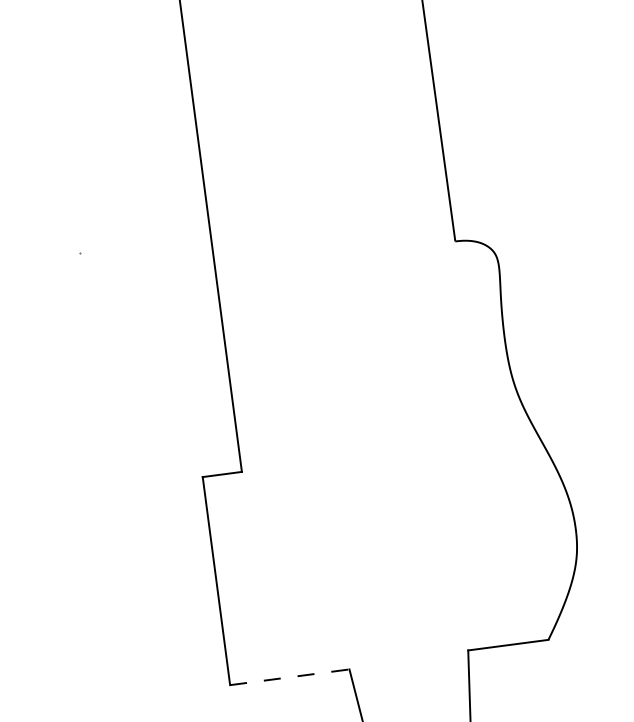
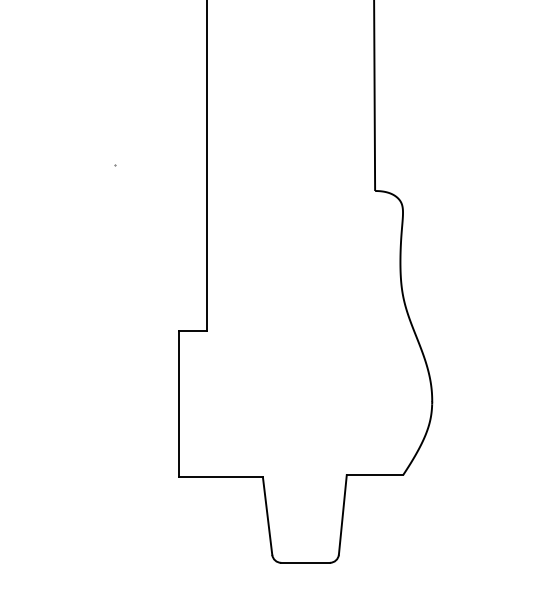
line: (289, 677) -> (220, 477), dashed -> solid

